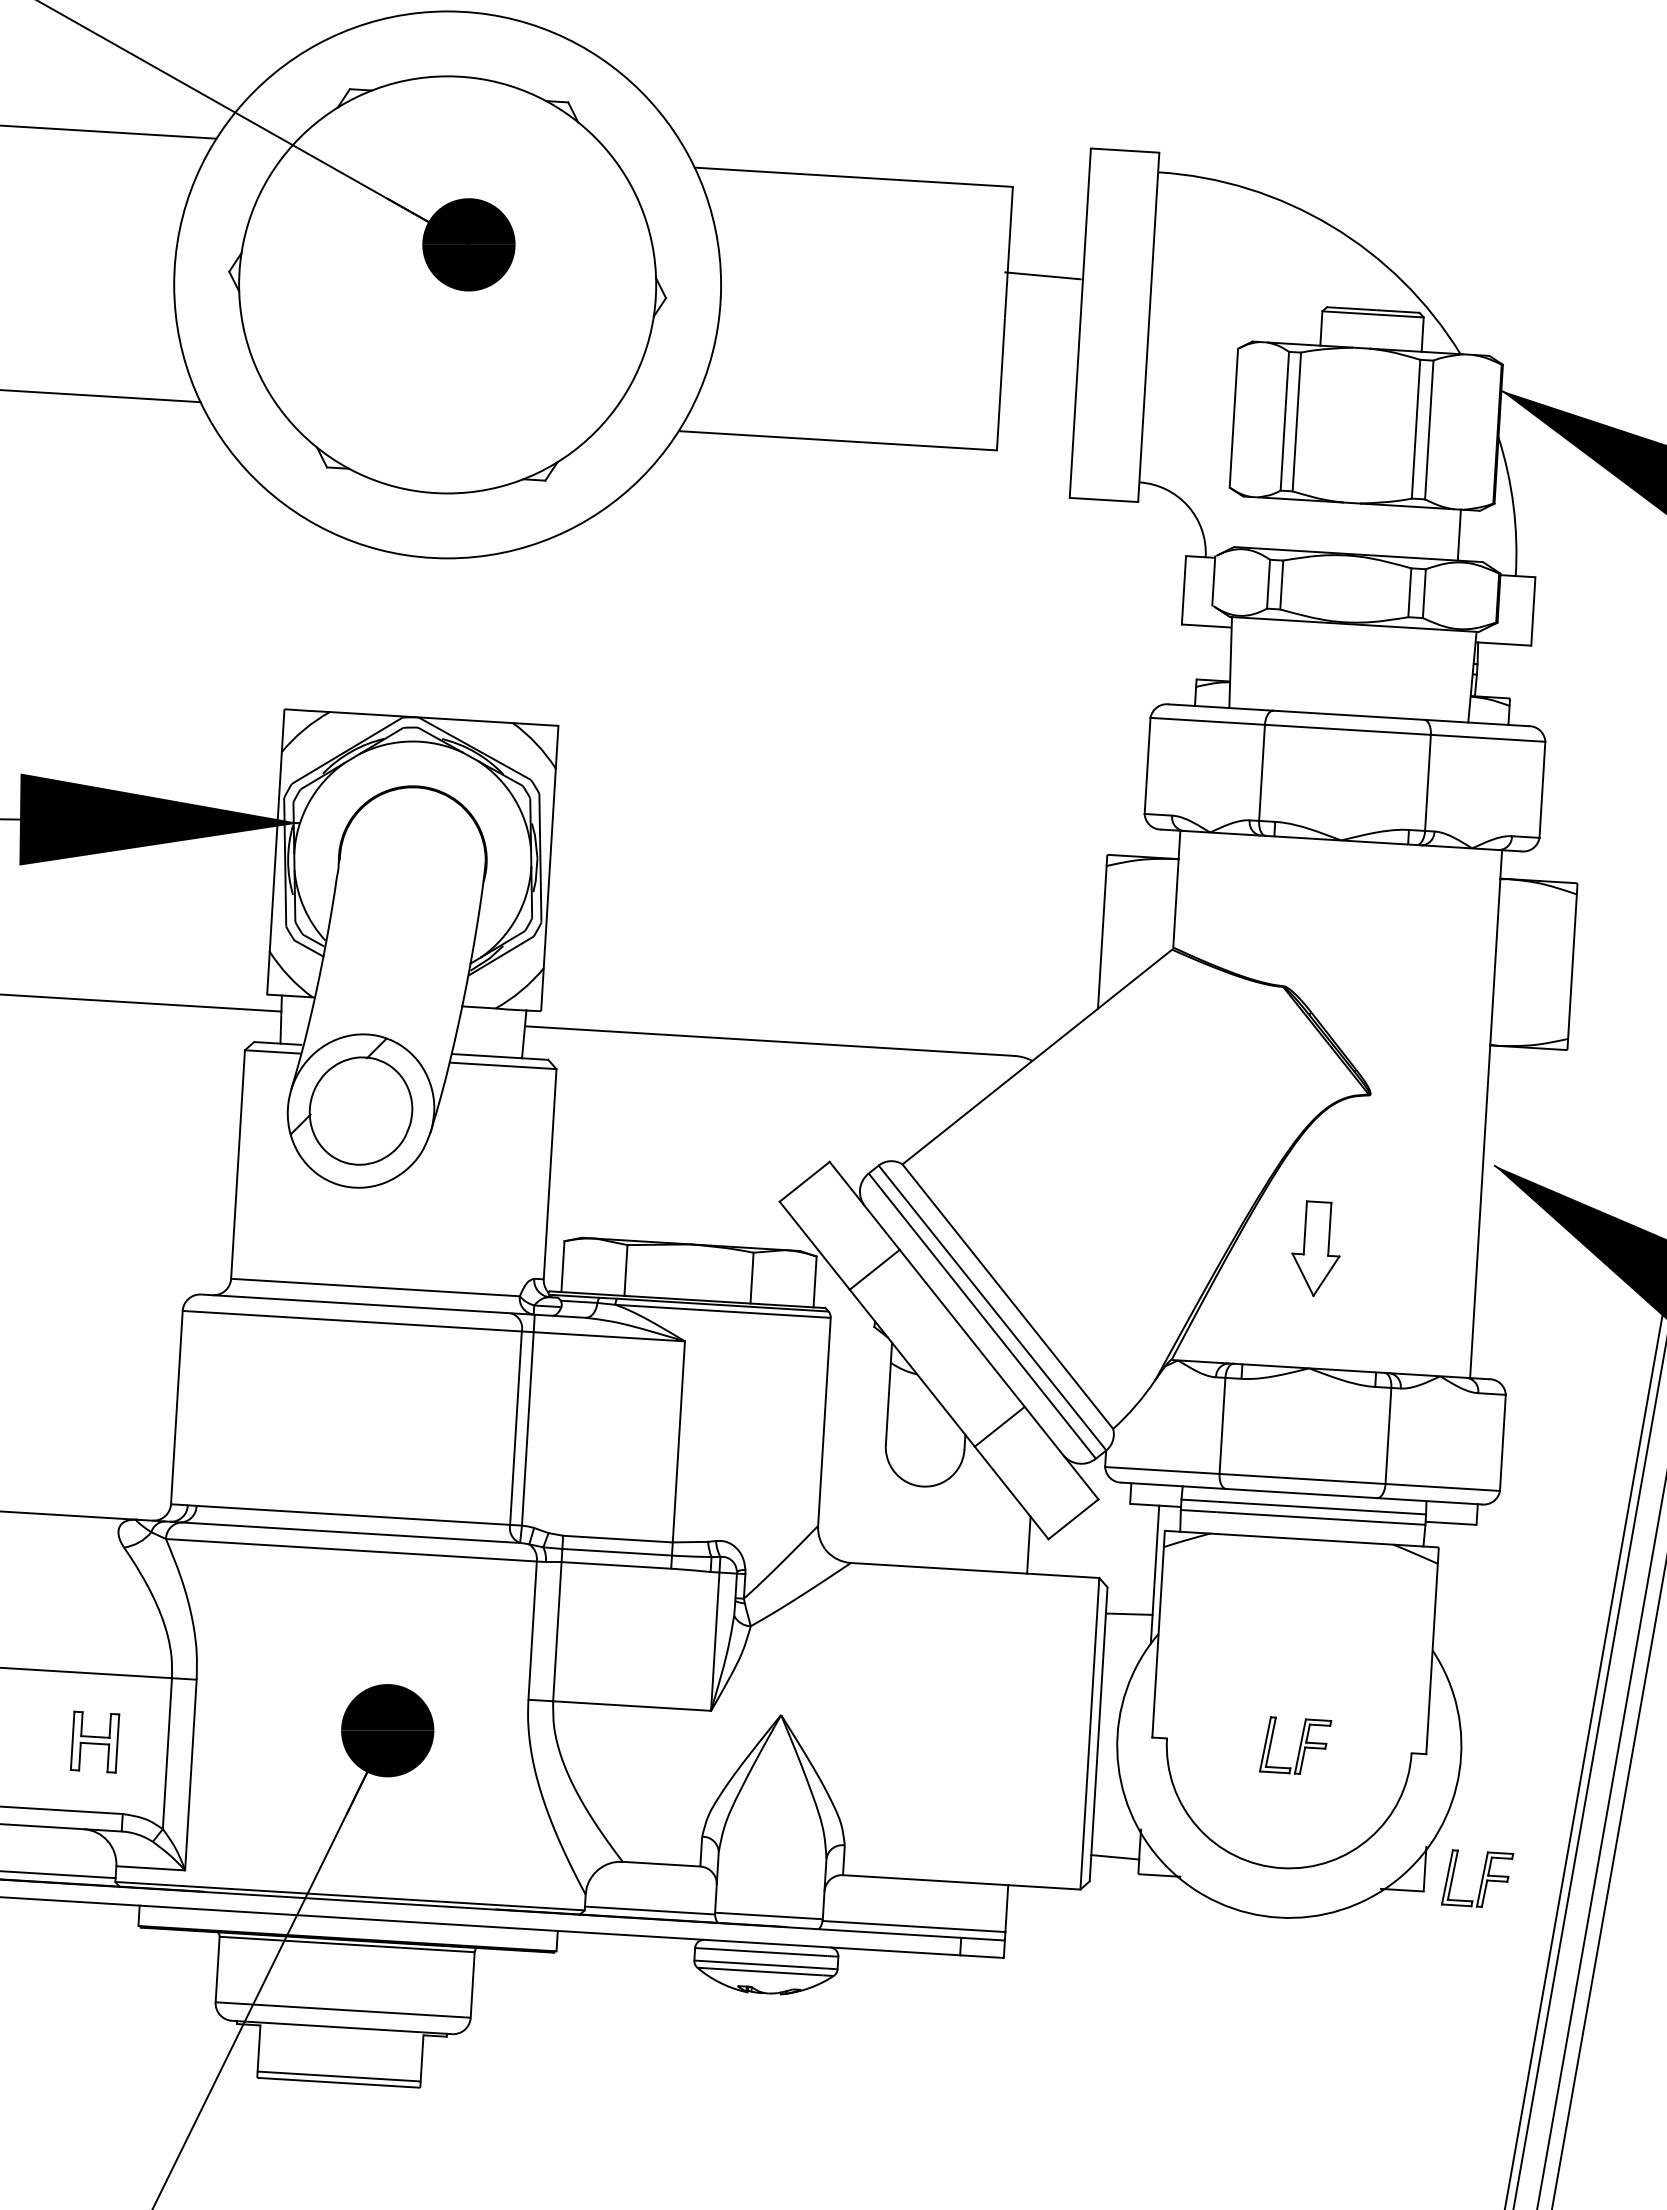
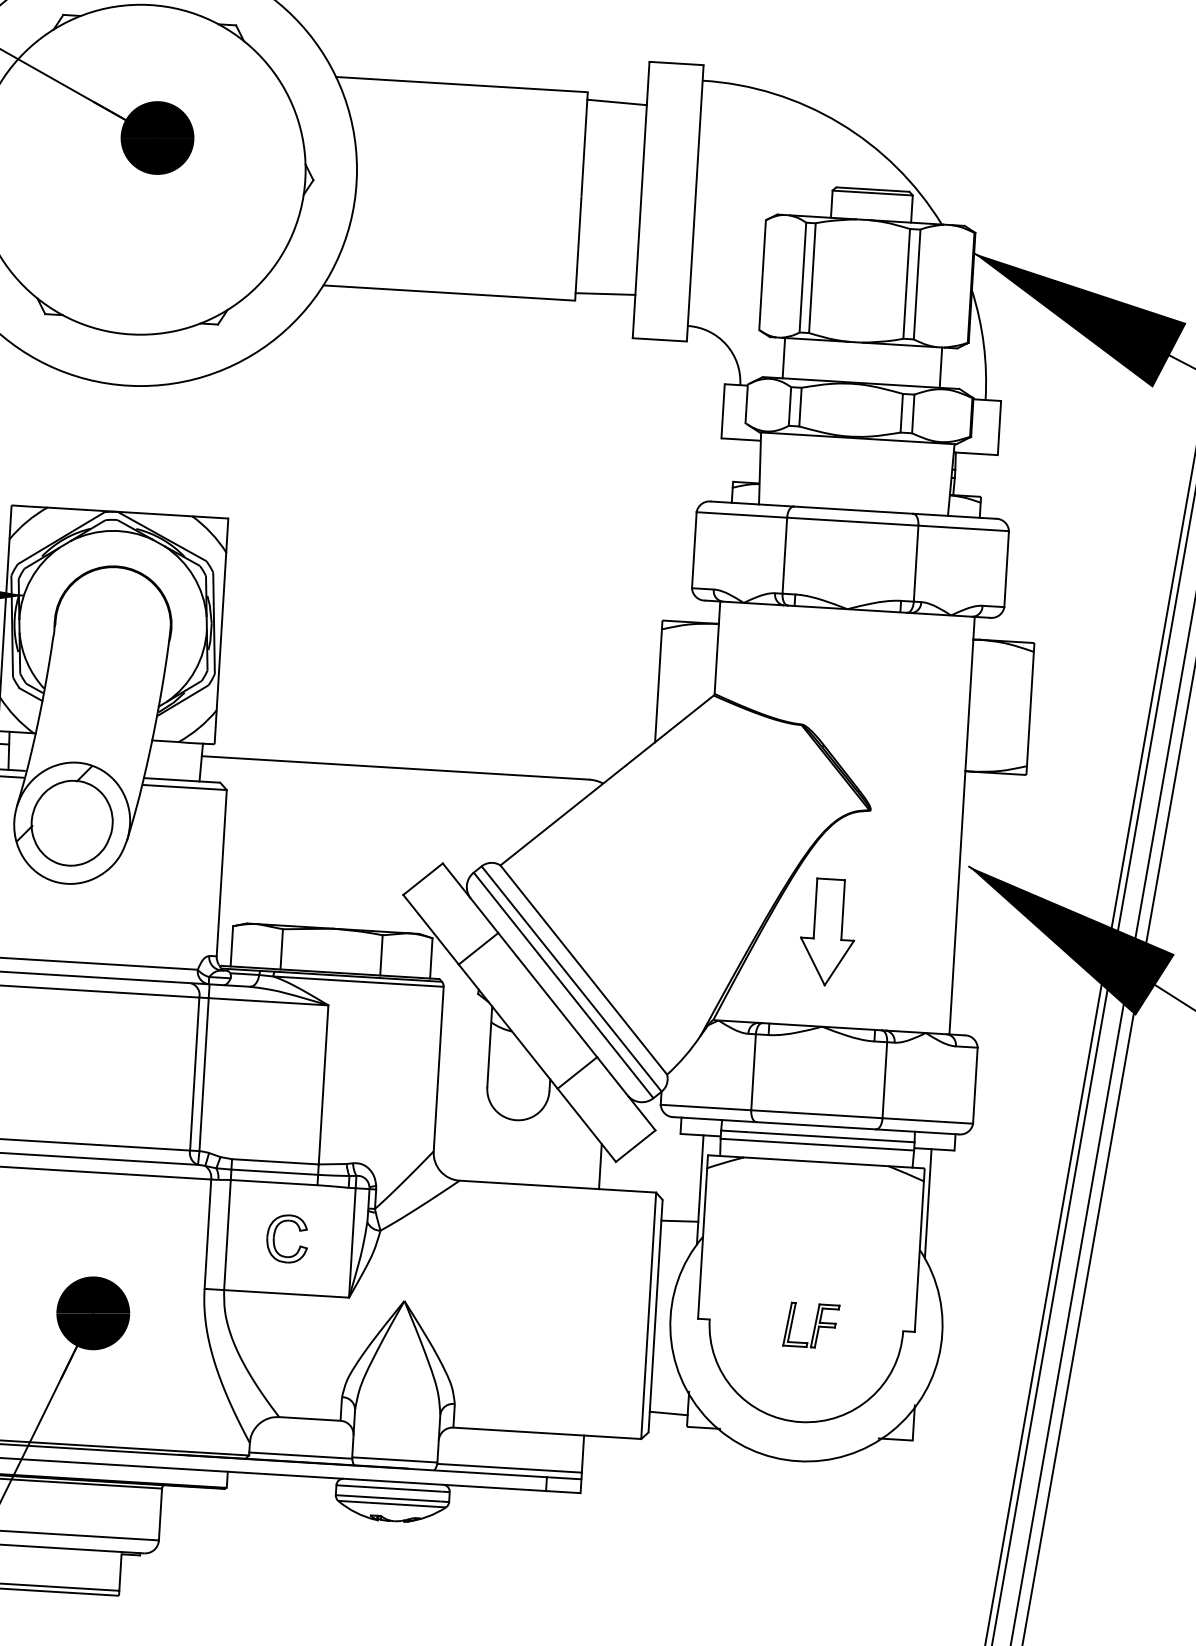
line: (1042, 275) -> (616, 102), moved
line: (1035, 441) -> (605, 293), added
line: (1260, 522) -> (783, 357), added
part: (1315, 1248) -> (827, 931), size x1.43
line: (1443, 1592) -> (928, 1204), added
part: (617, 1632) -> (275, 1235), added
part: (1477, 1878) -> (955, 1430), removed

